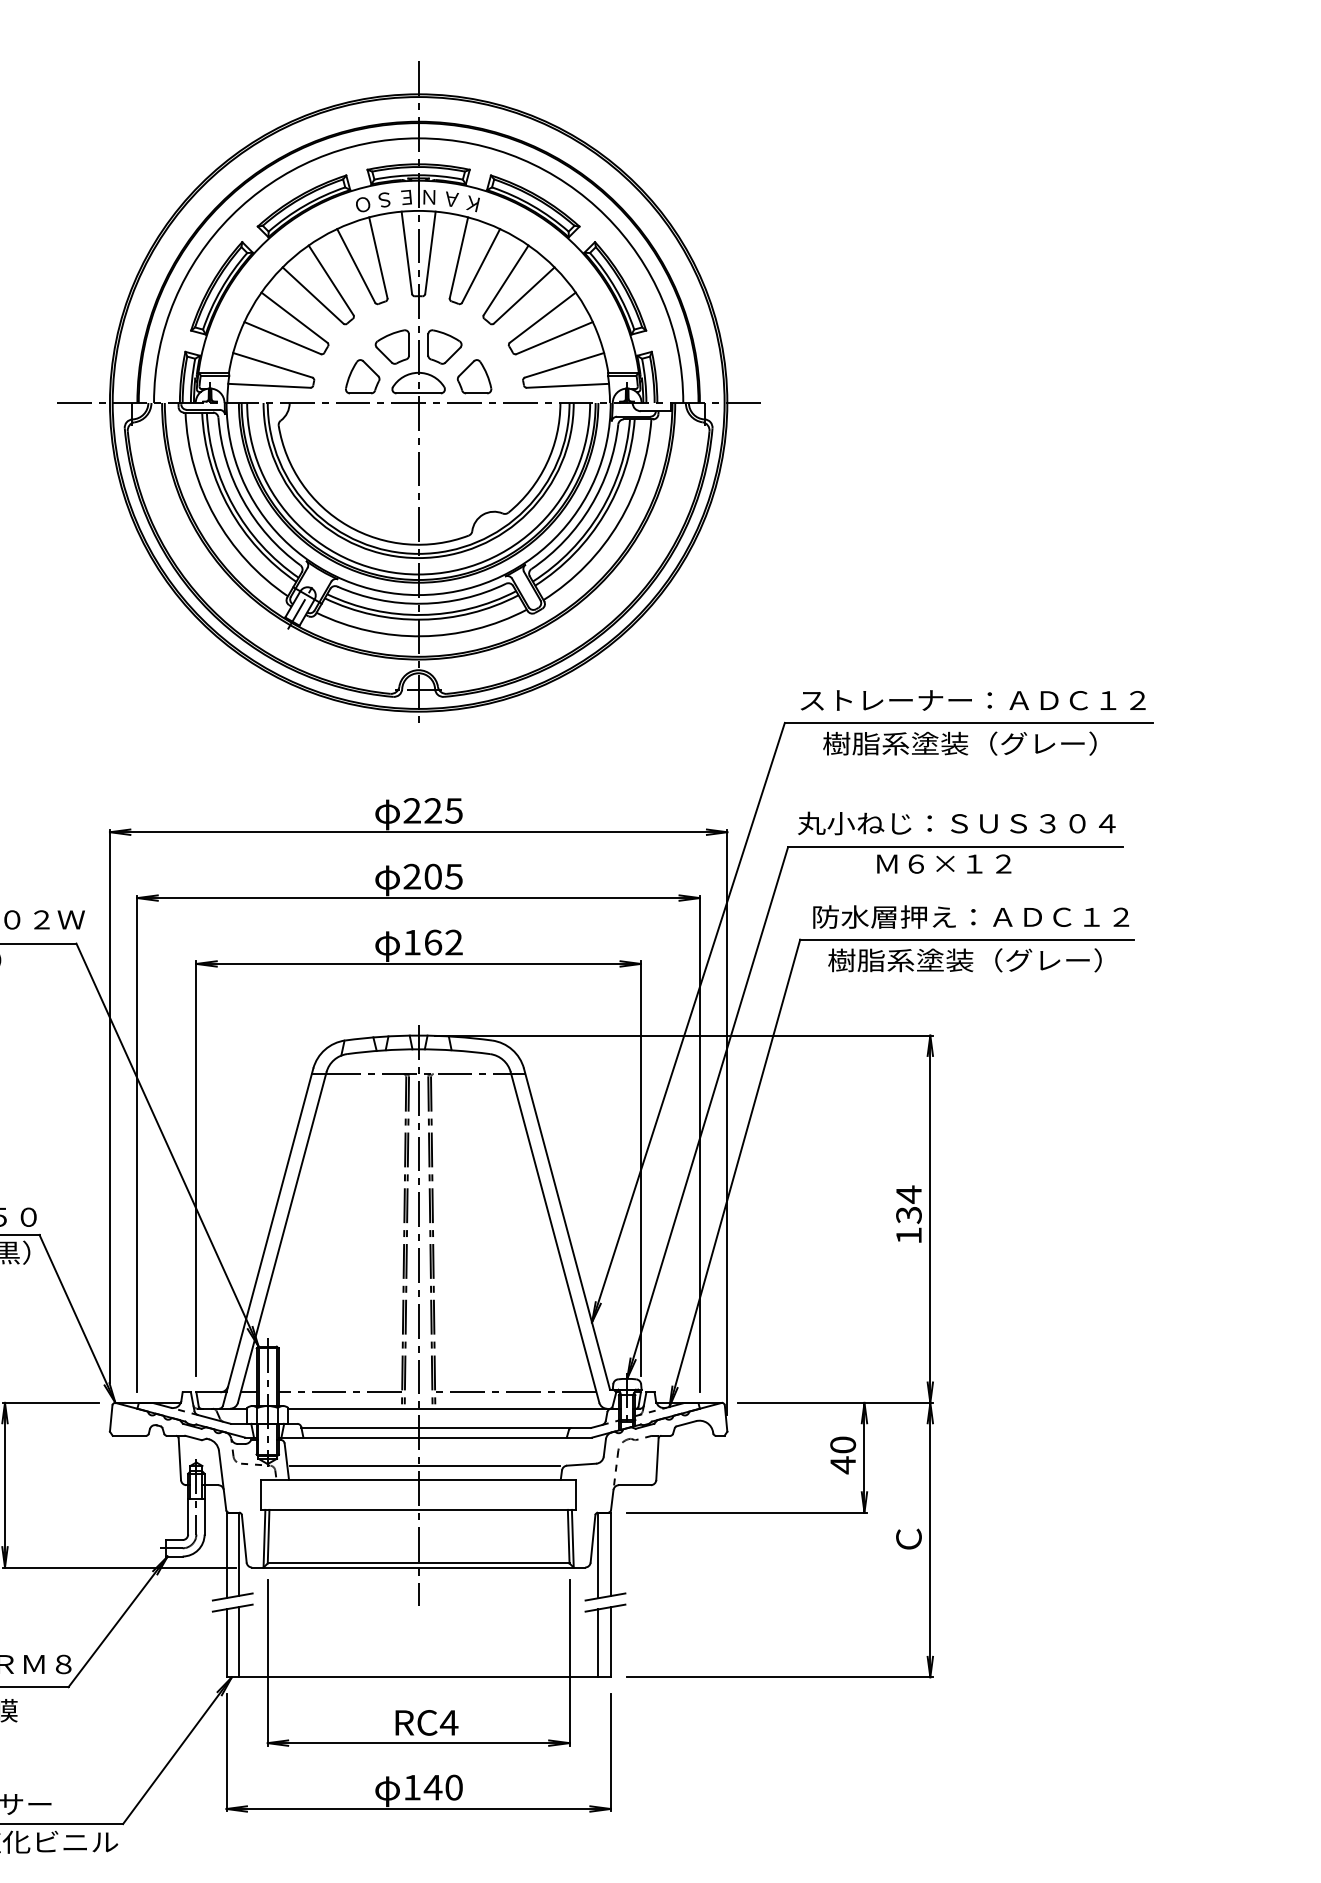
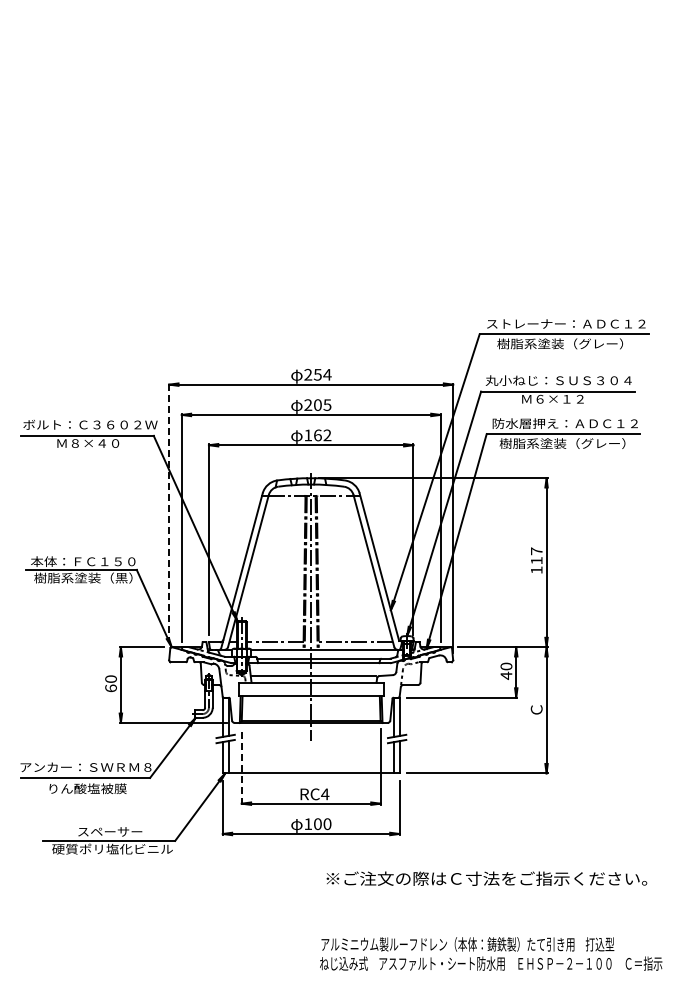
part: (408, 392) -> (306, 182), removed
text: (443, 810) -> (322, 374), 225 -> 254
line: (110, 1107) -> (169, 511), solid -> dashed
text: (908, 1203) -> (536, 555), 134 -> 117
line: (267, 1662) -> (241, 766), solid -> dashed
text: (432, 1788) -> (317, 824), 140 -> 100

